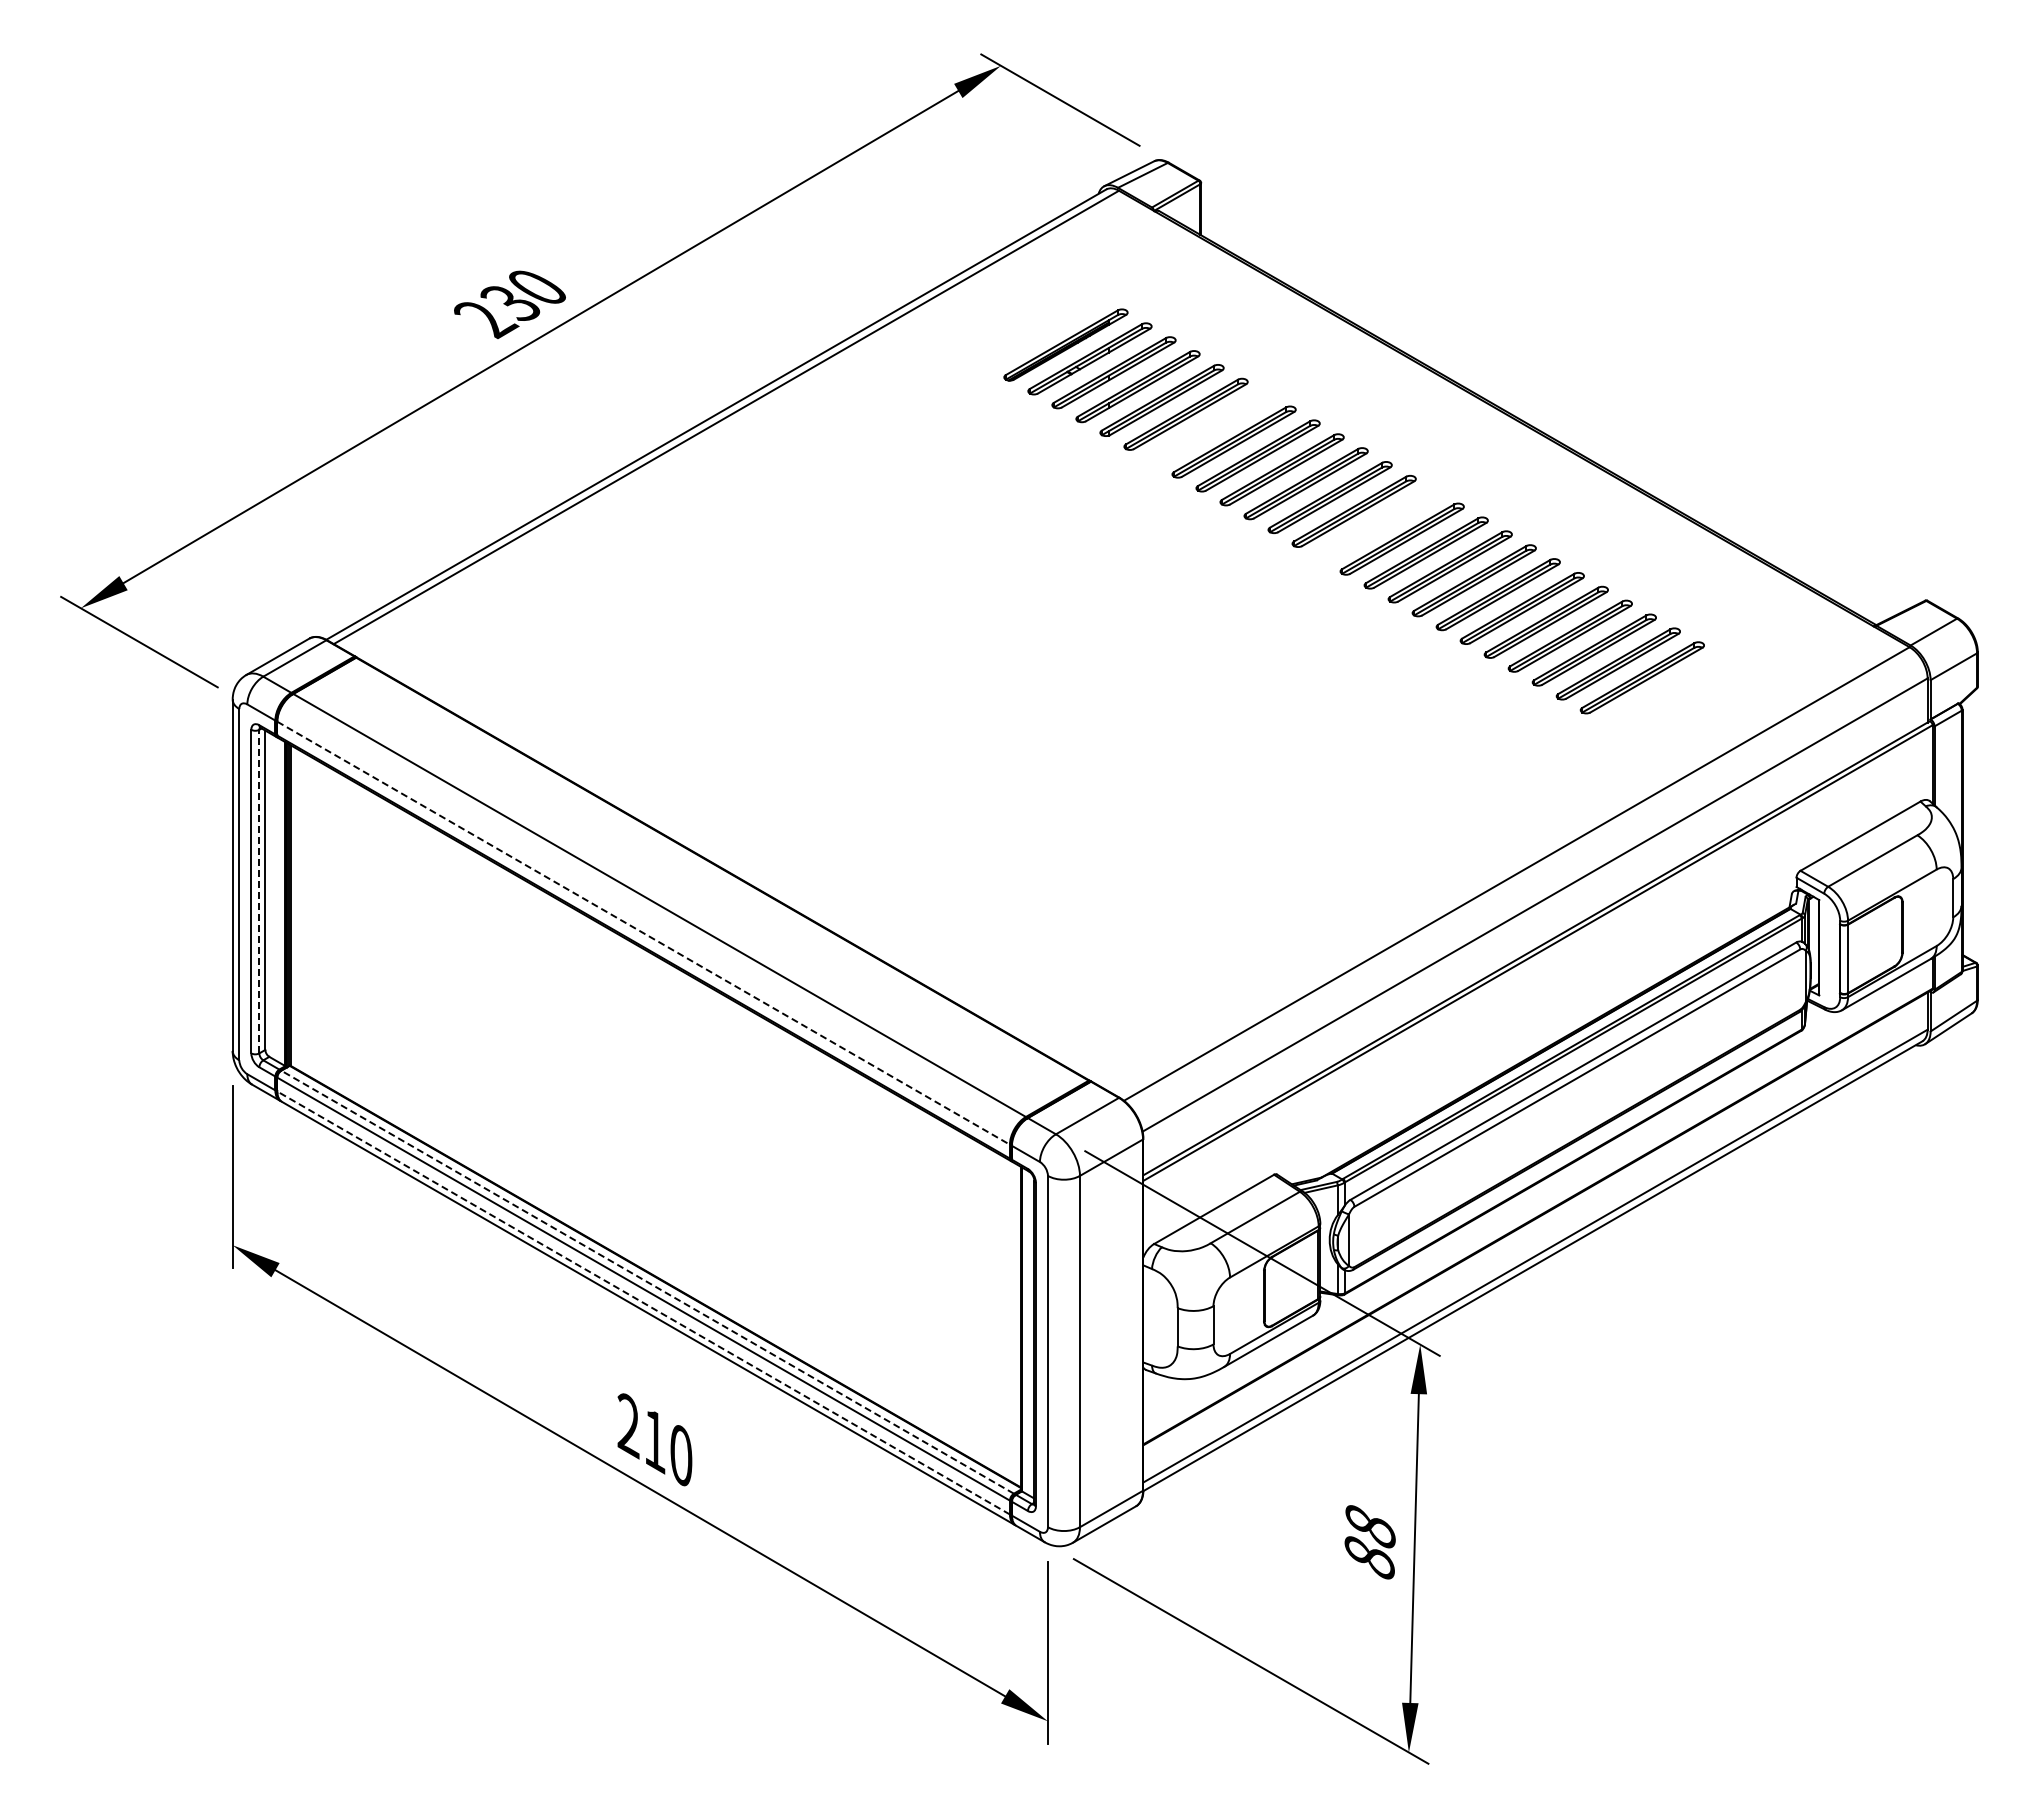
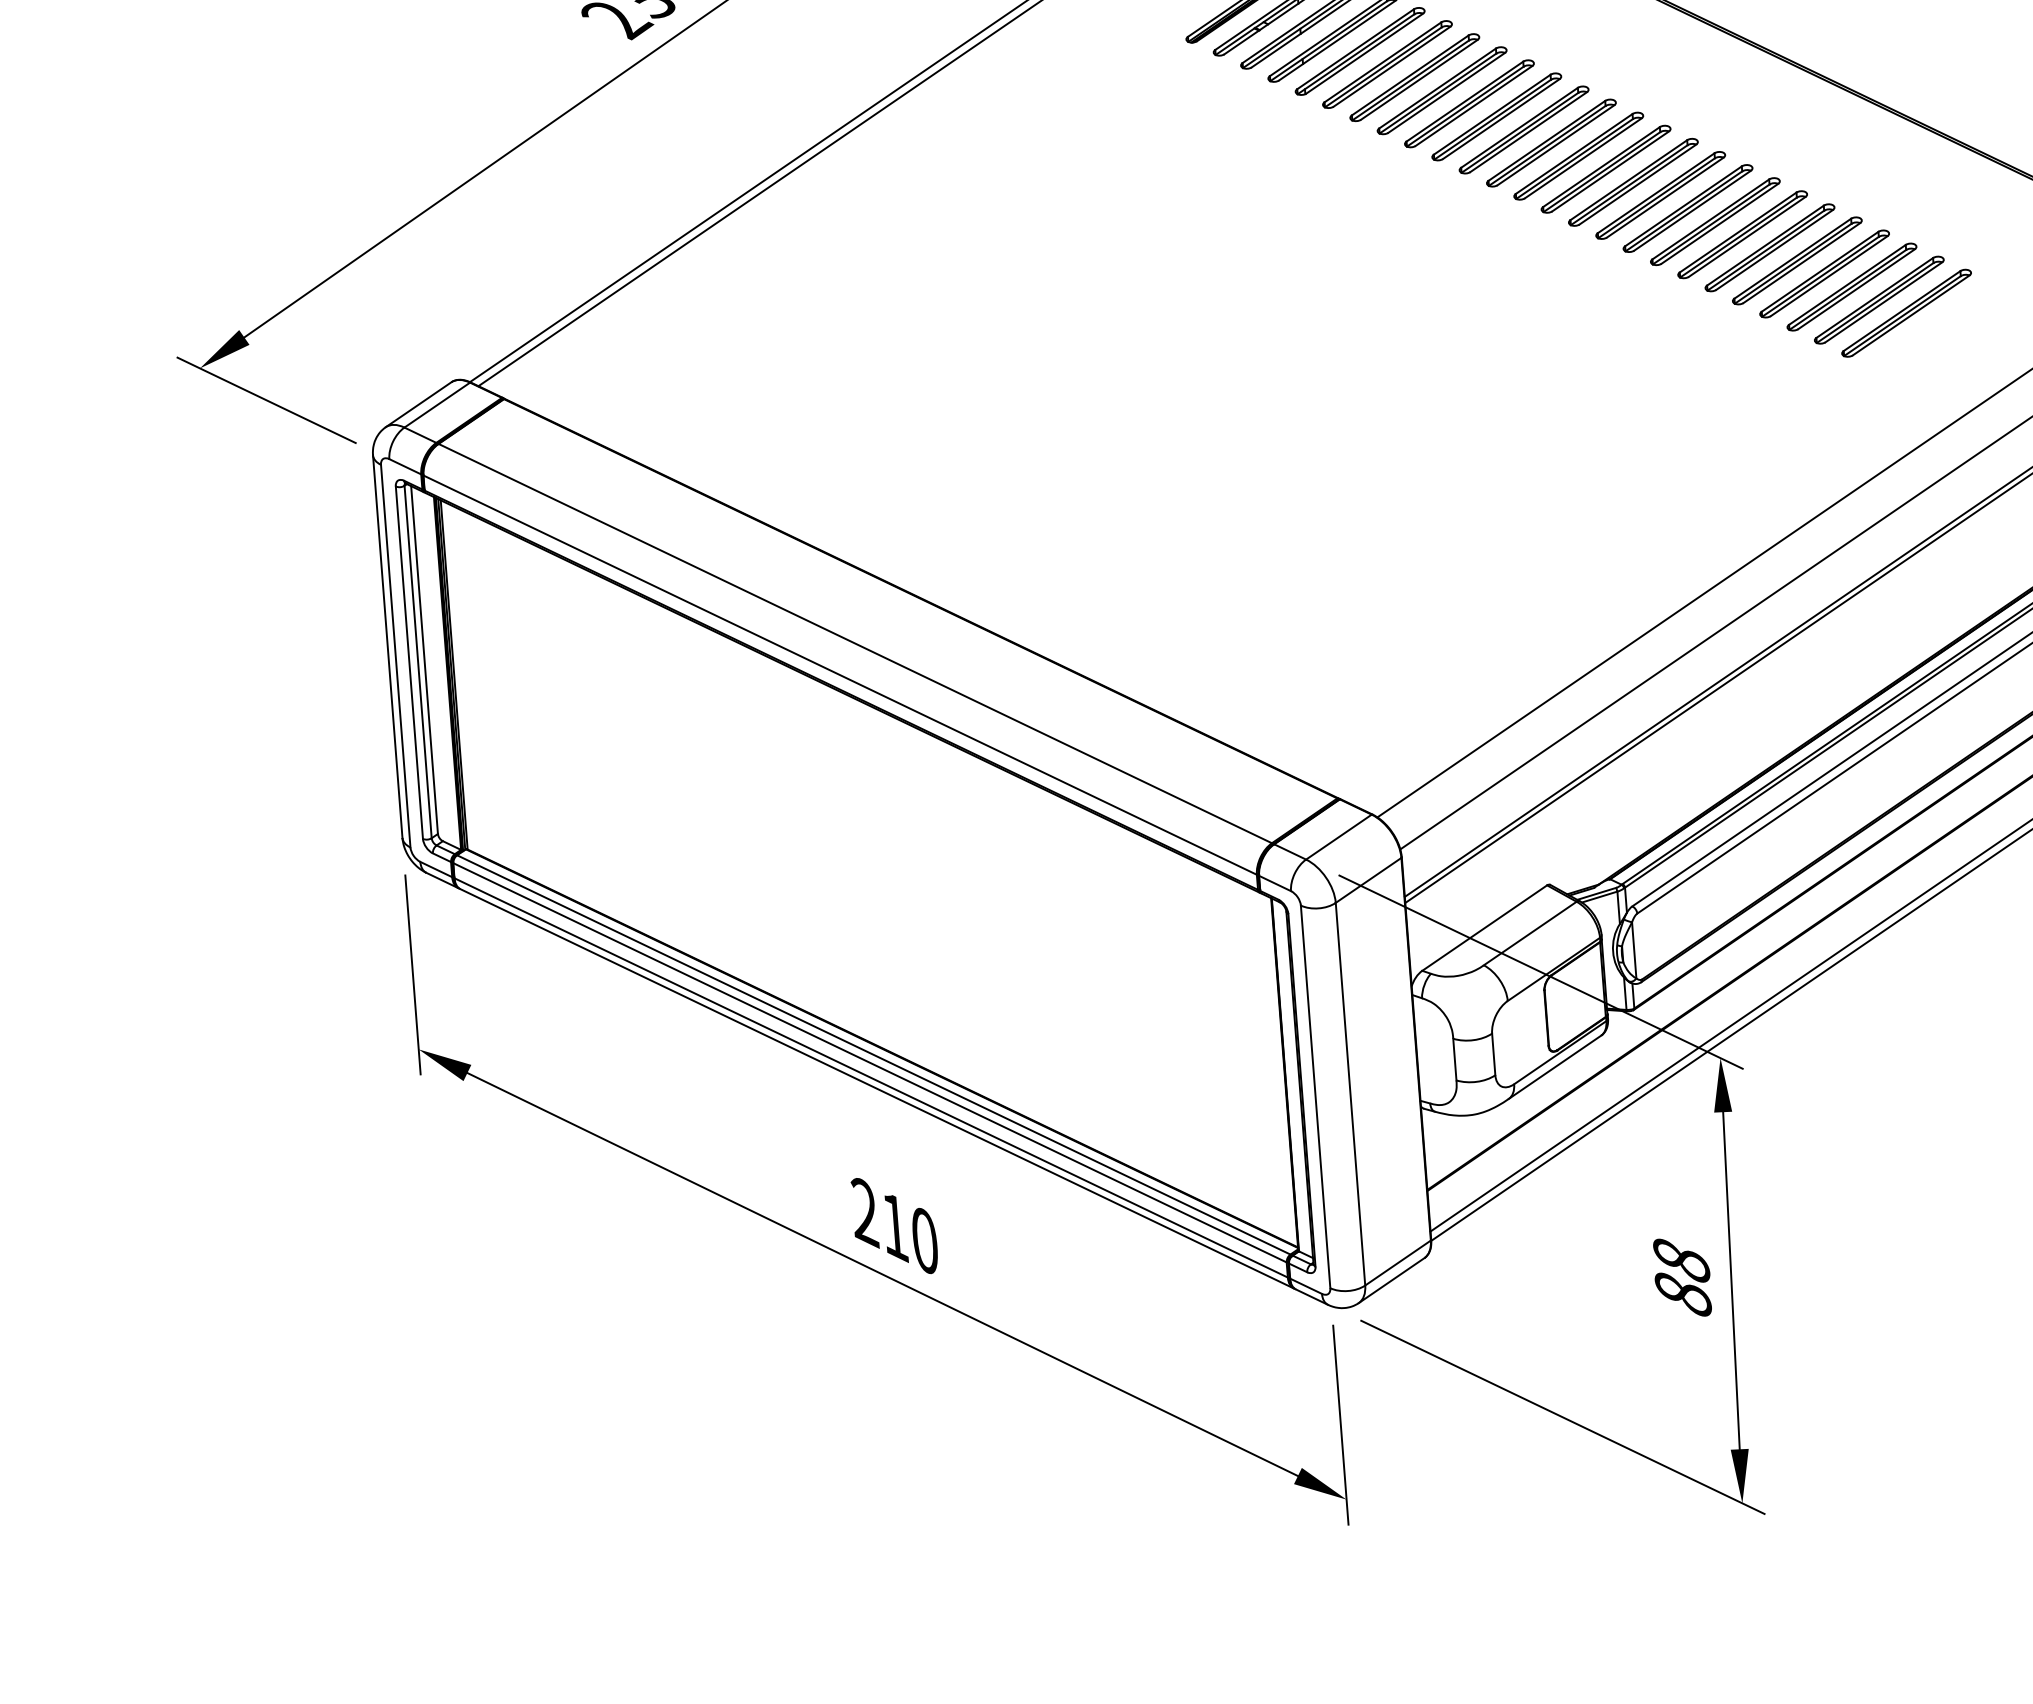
part: (1209, 427) -> (1414, 76), added
part: (1377, 524) -> (1605, 168), added
line: (259, 891) -> (418, 661), dashed -> solid
line: (643, 933) -> (840, 675), dashed -> solid
line: (647, 1282) -> (873, 1055), dashed -> solid
line: (643, 1303) -> (871, 1078), dashed -> solid

